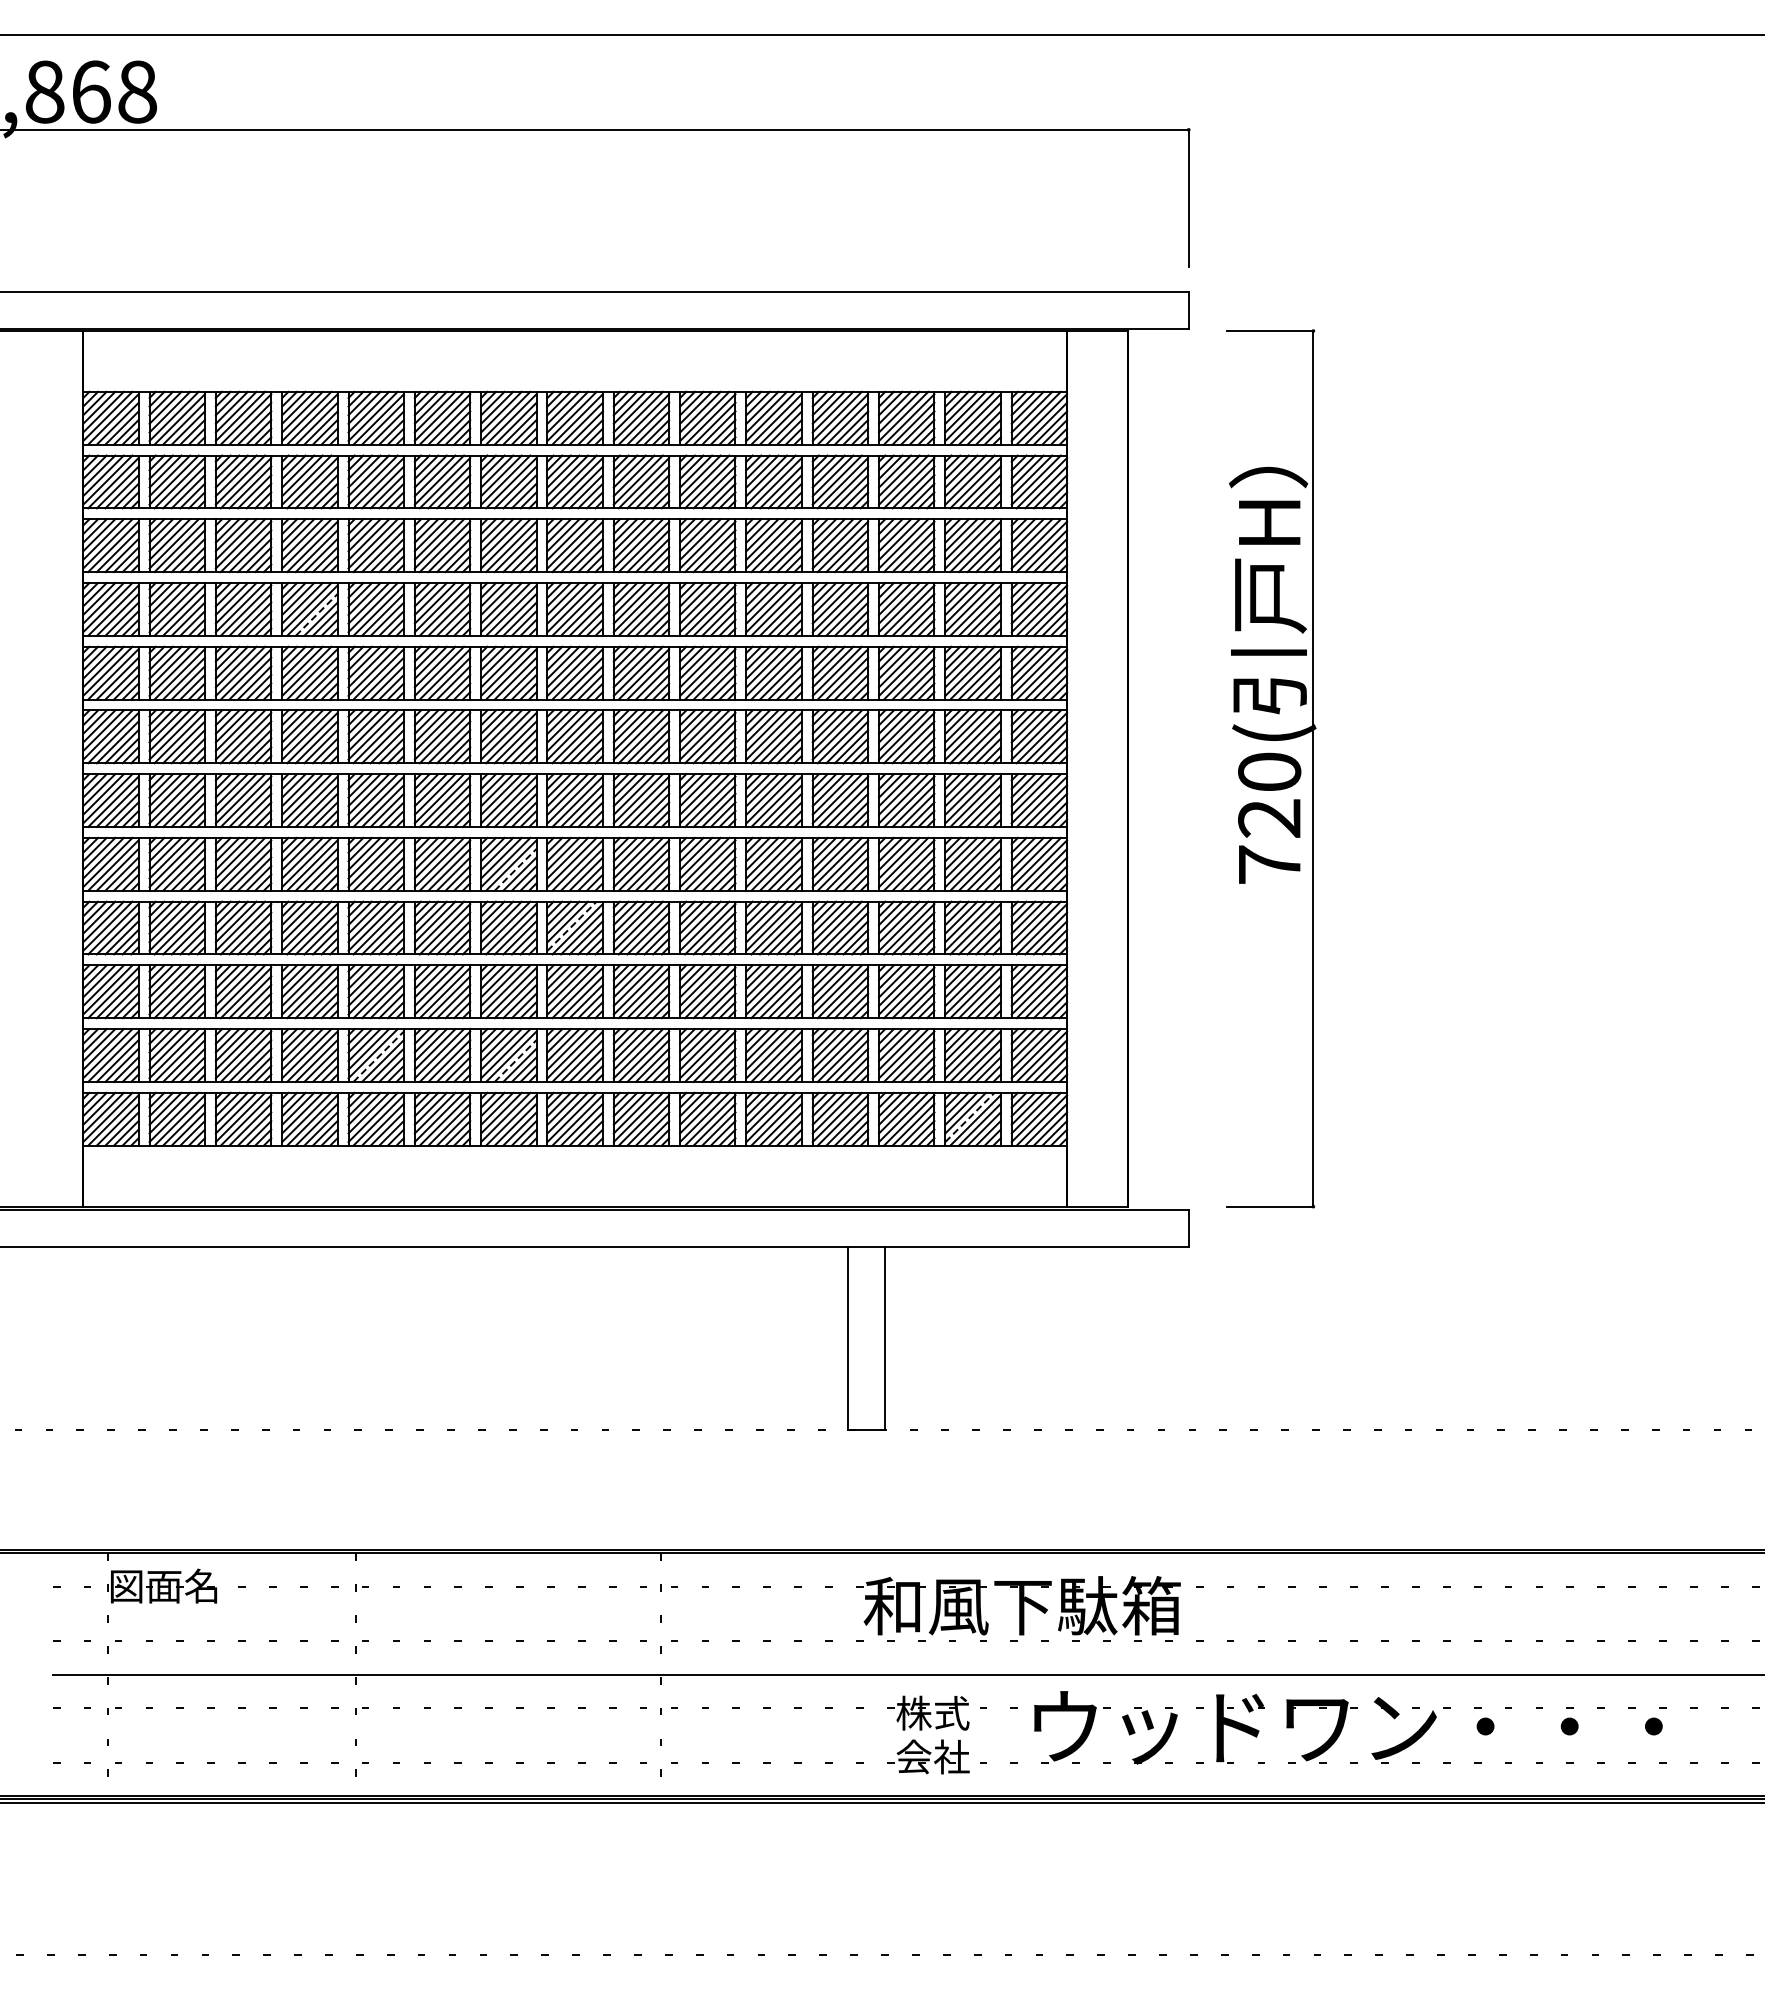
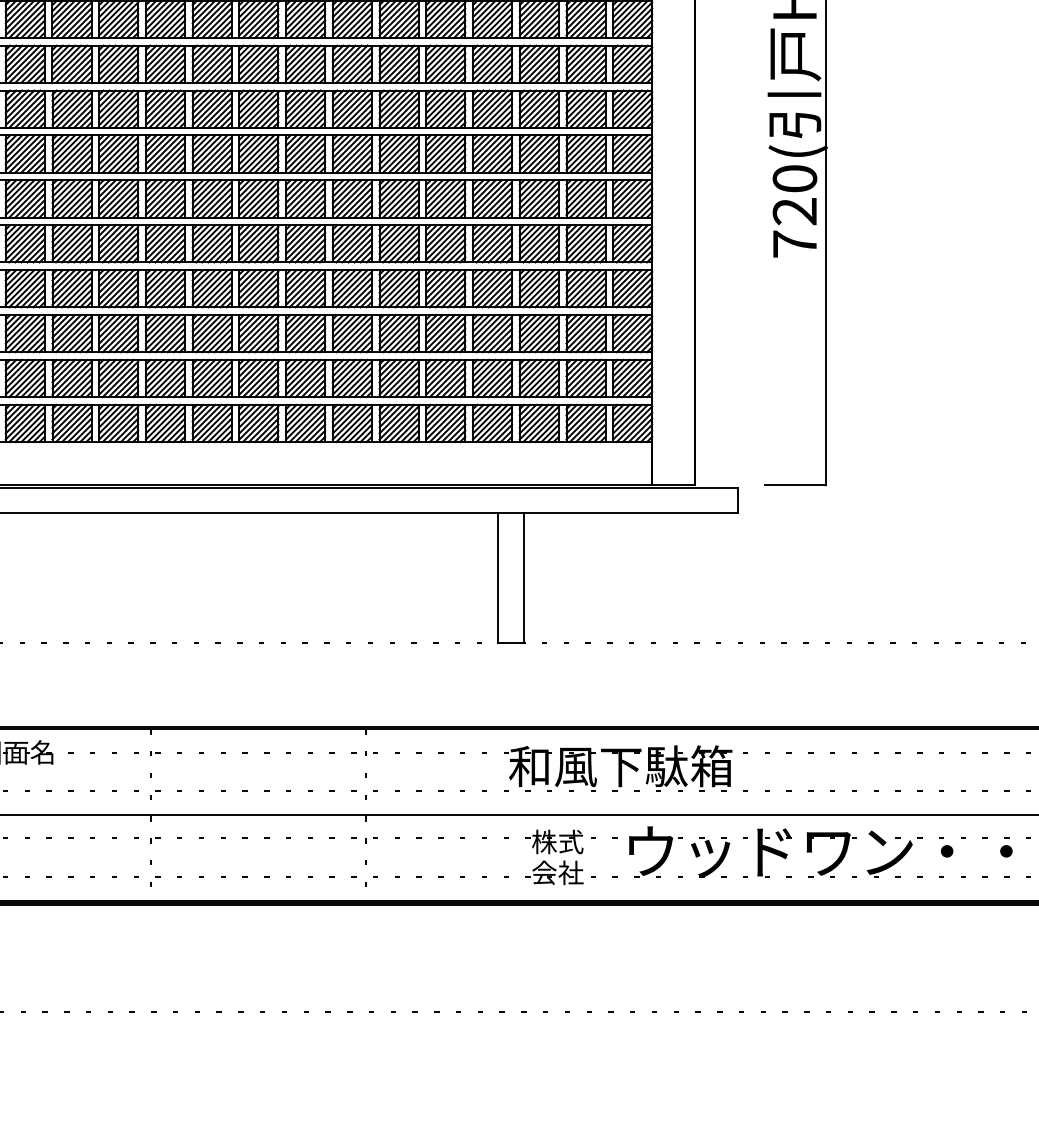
line: (316, 614) -> (123, 67), dashed -> solid
line: (515, 869) -> (263, 247), dashed -> solid
line: (572, 926) -> (303, 287), dashed -> solid
line: (378, 1056) -> (167, 379), dashed -> solid
line: (515, 1061) -> (263, 382), dashed -> solid
line: (969, 1117) -> (583, 422), dashed -> solid

